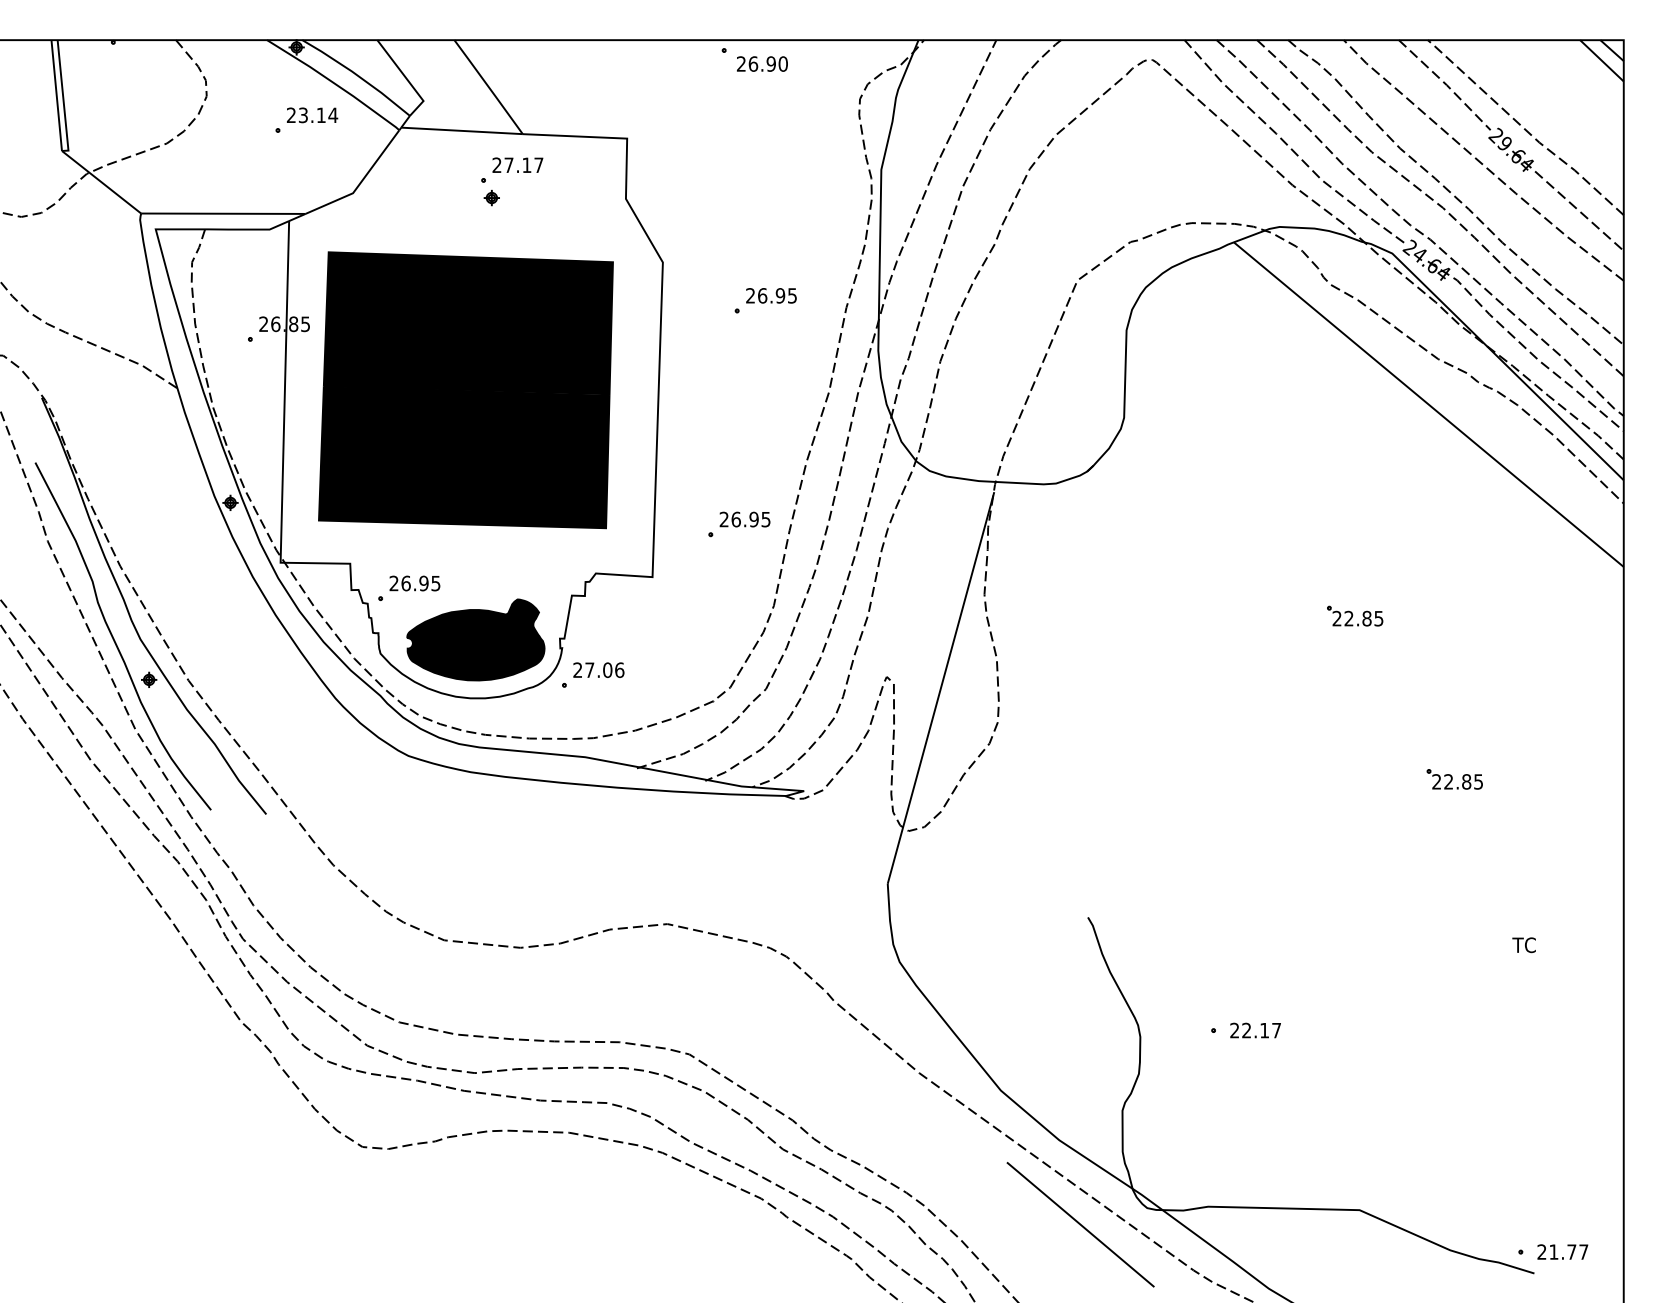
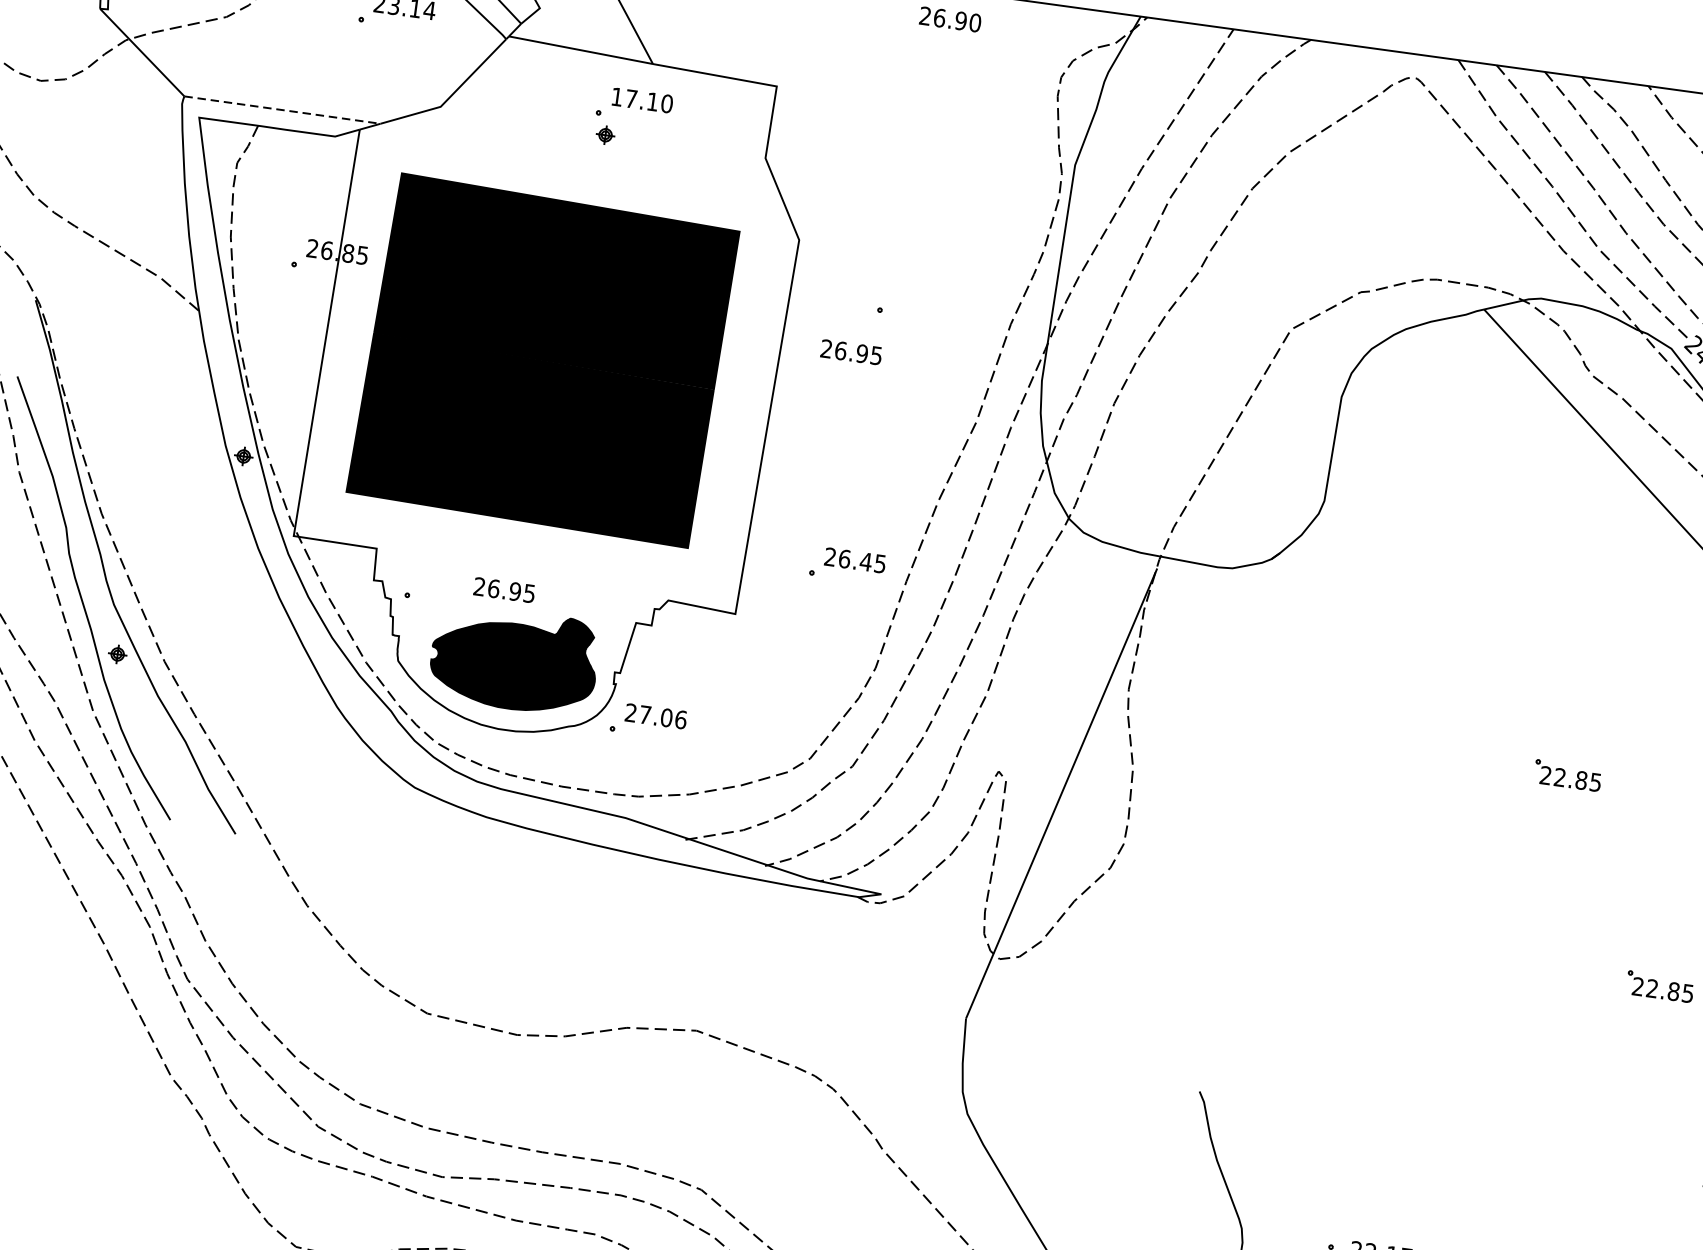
text: (517, 165) -> (641, 100), 27.17 -> 17.10
line: (223, 213) -> (282, 109), solid -> dashed
text: (771, 295) -> (851, 351), moved
text: (754, 519) -> (866, 561), 26.95 -> 26.45
text: (414, 583) -> (503, 590), moved

